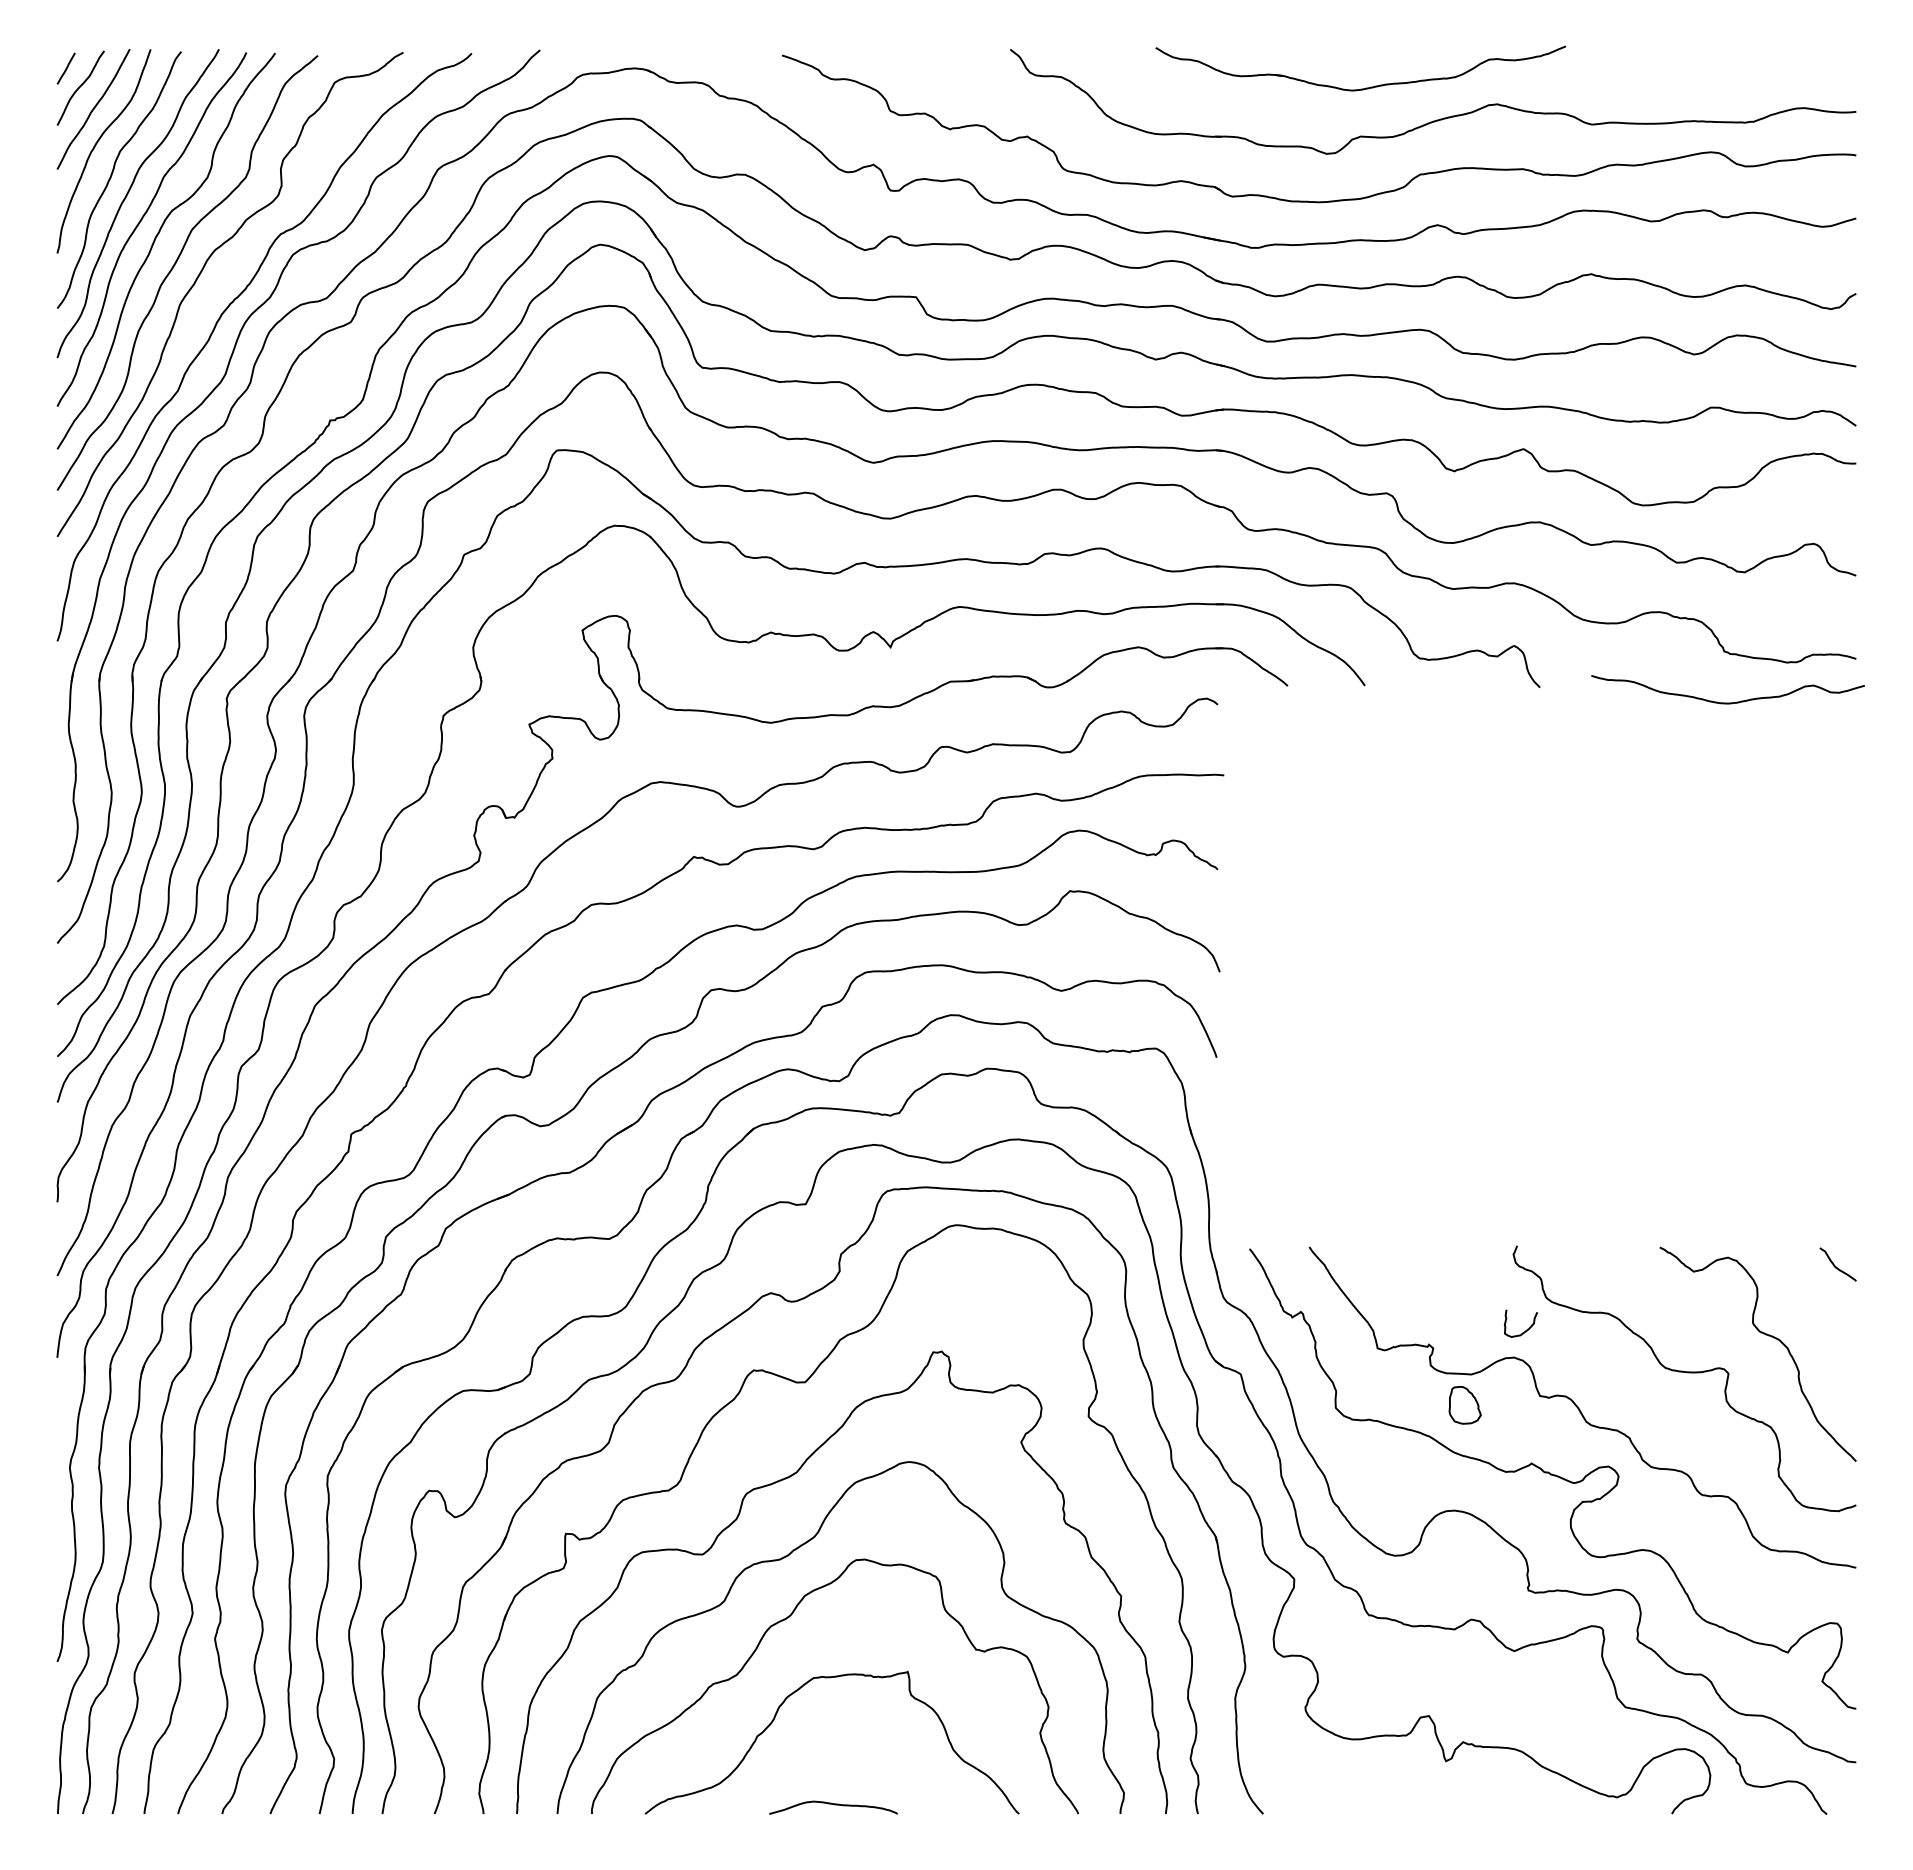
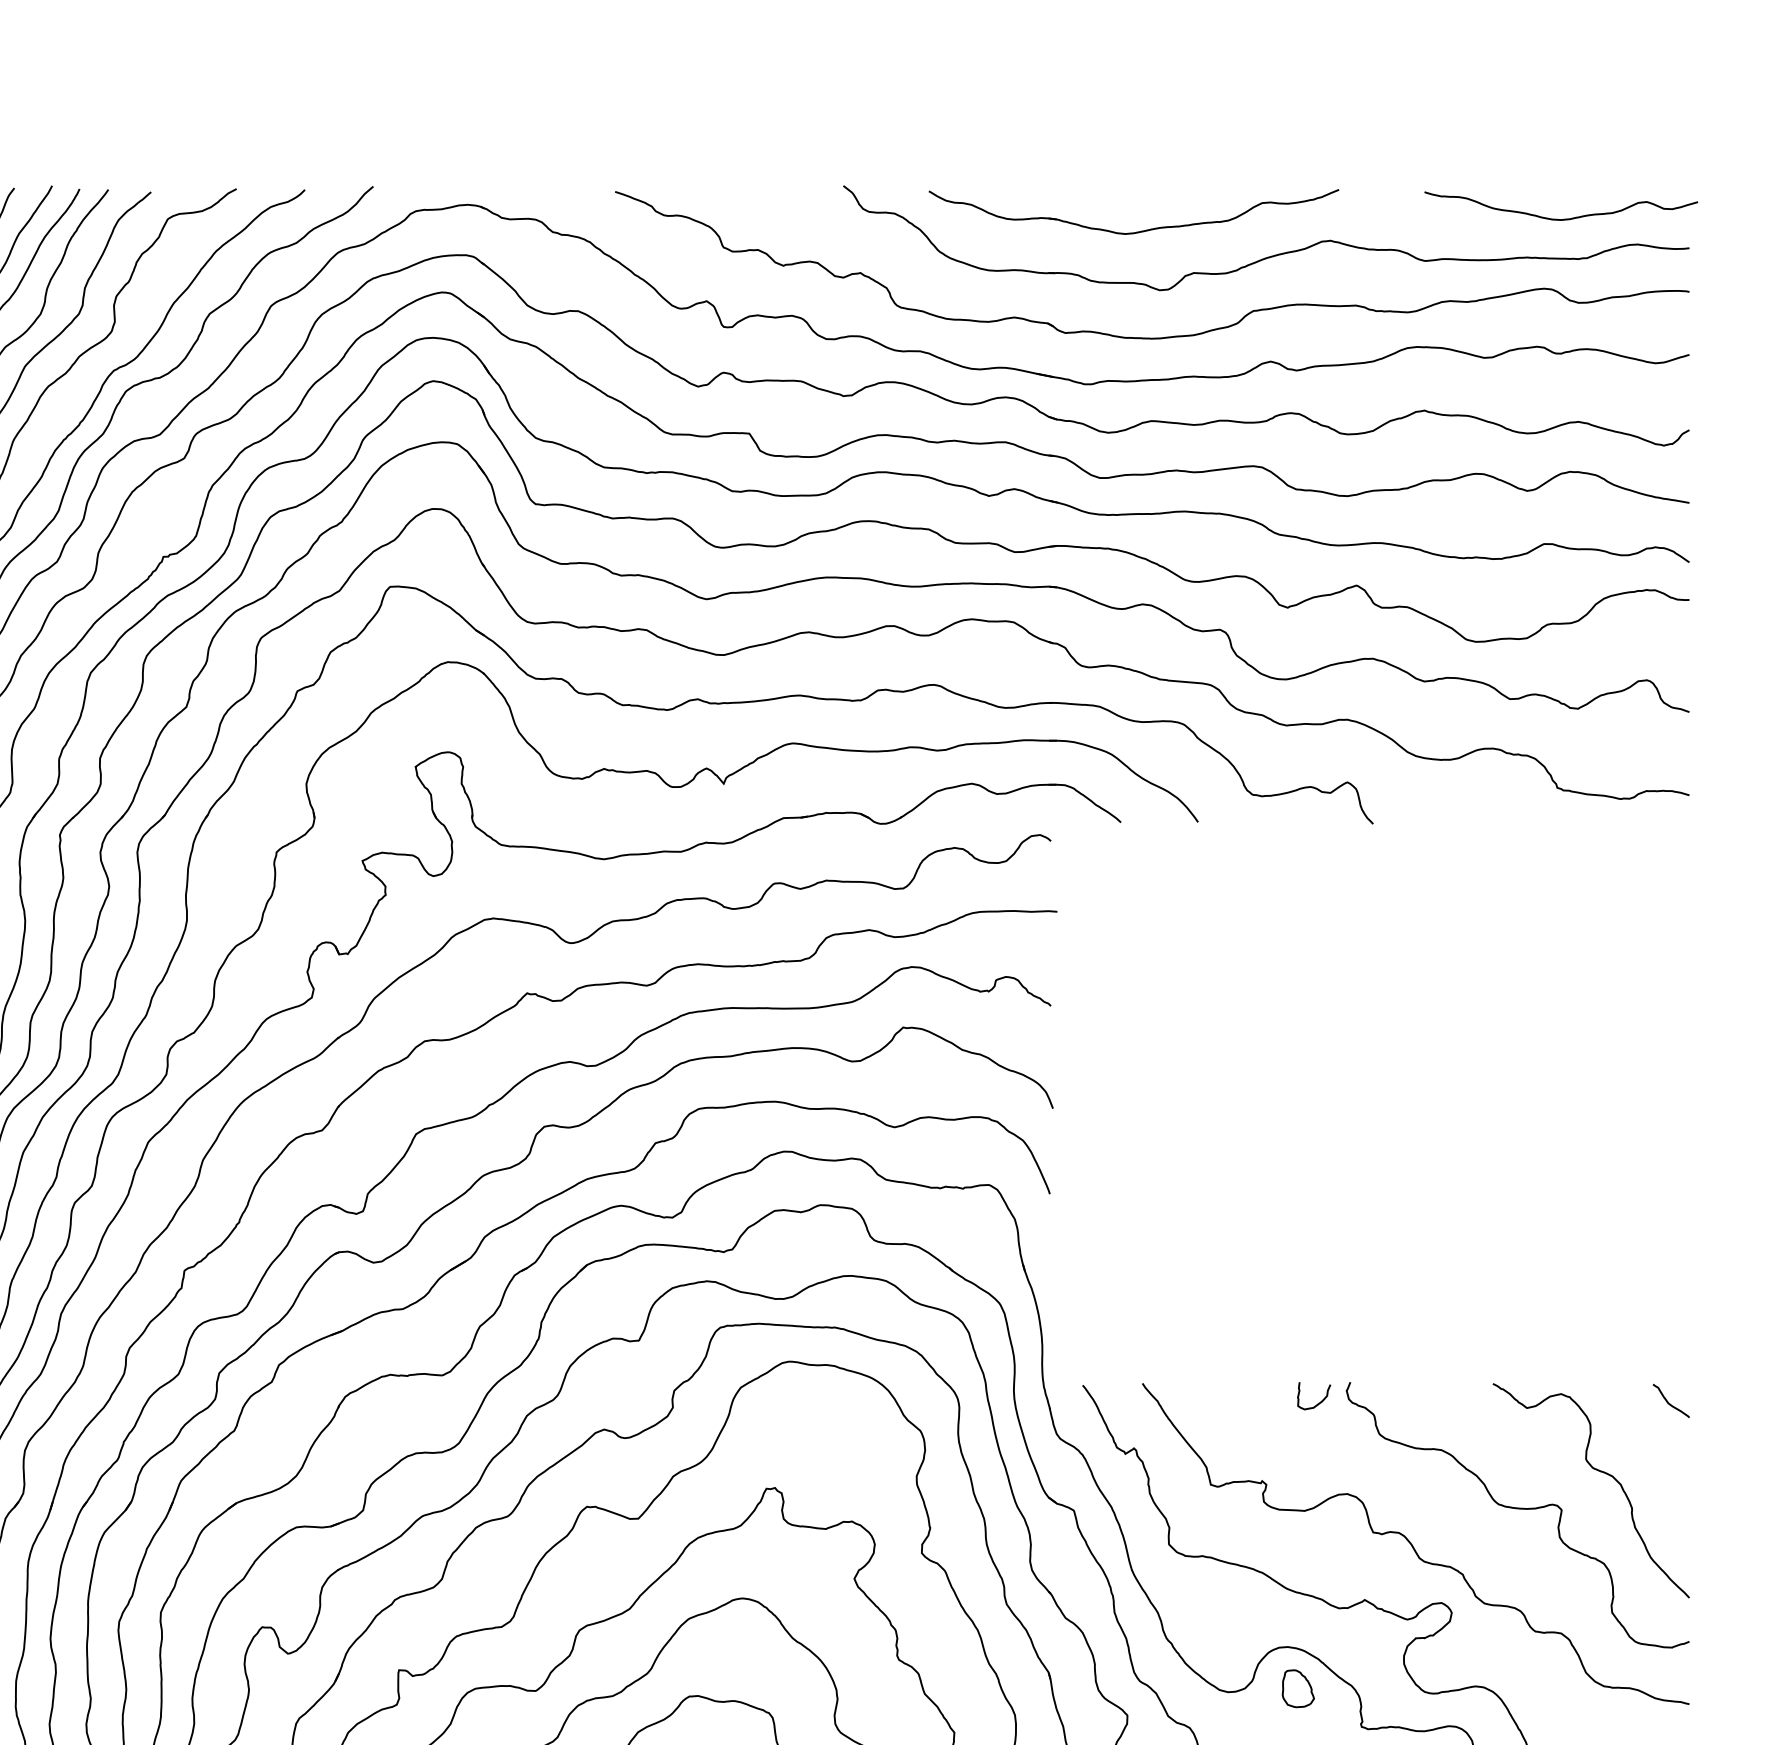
part: (1366, 87) -> (1139, 230), moved
curve: (1727, 702) -> (1560, 218), moved
curve: (1526, 1329) -> (1319, 1401), moved
part: (1464, 1405) -> (1297, 1688), moved

